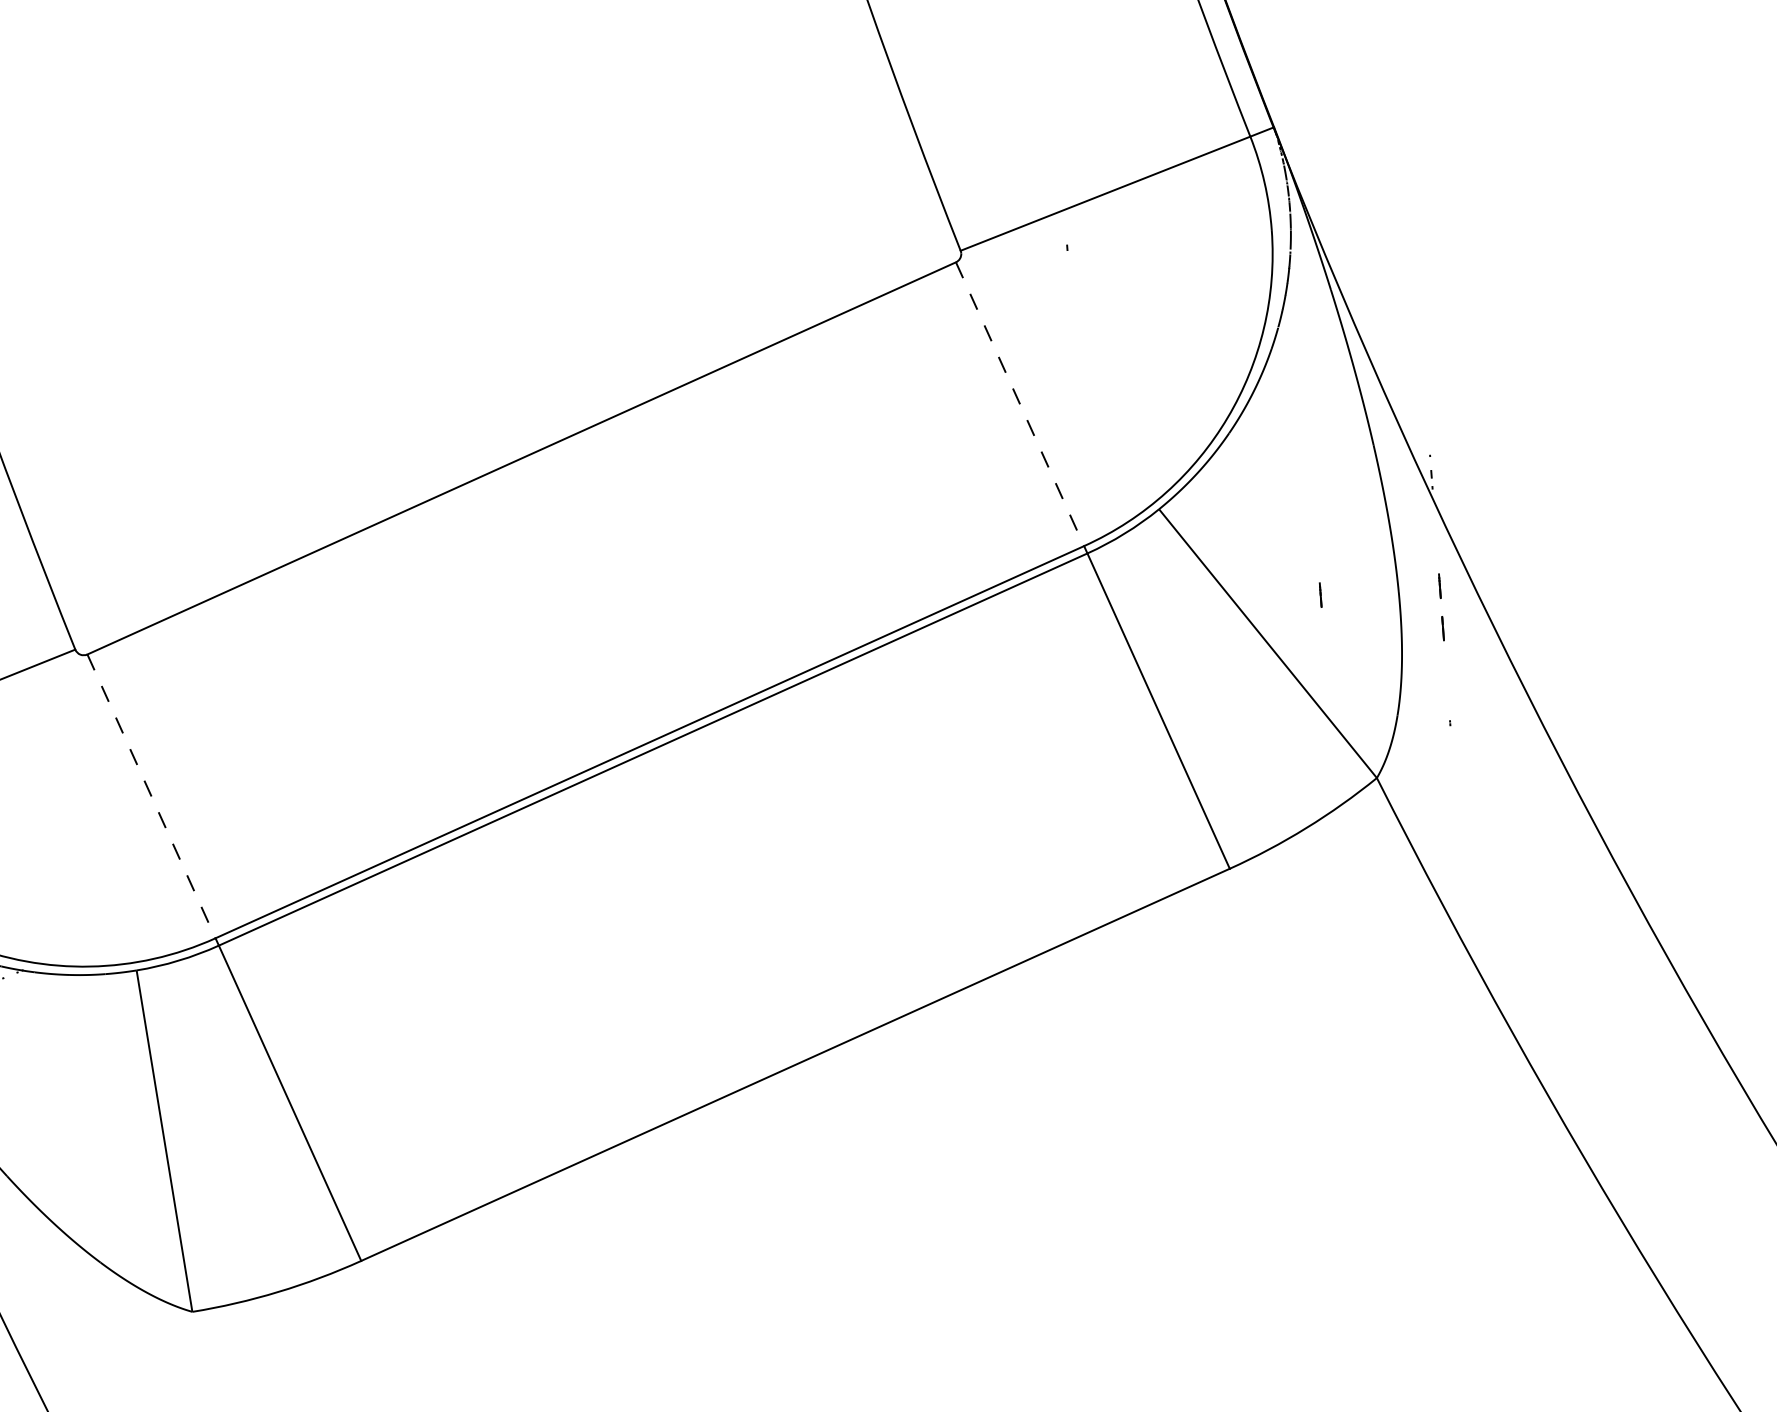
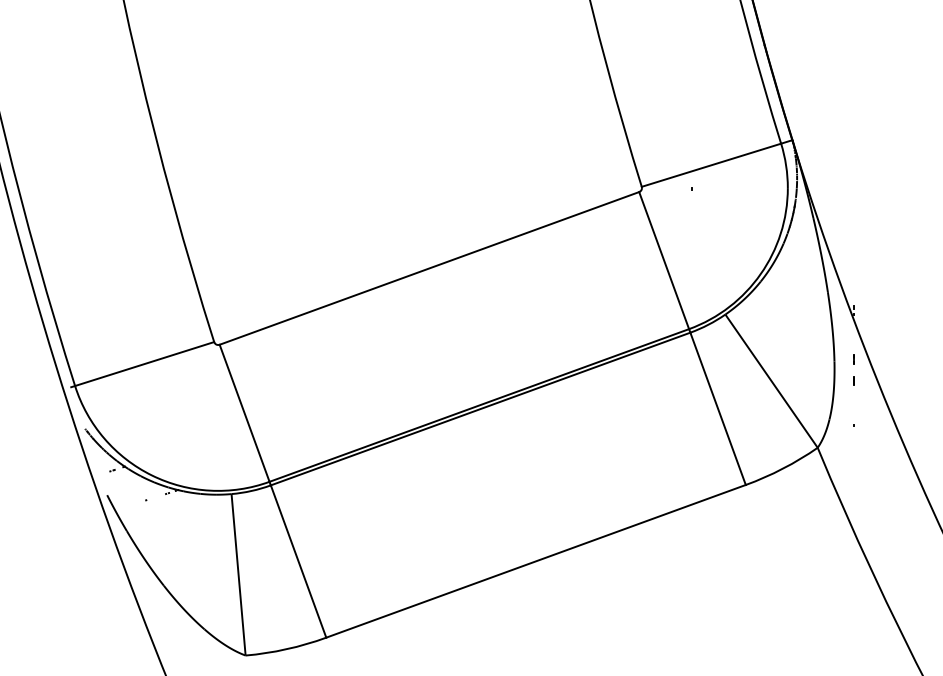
line: (1020, 403) -> (664, 260), dashed -> solid
part: (1319, 593) -> (797, 359), removed
line: (151, 796) -> (244, 413), dashed -> solid

